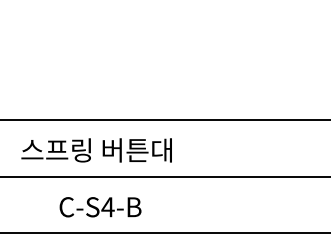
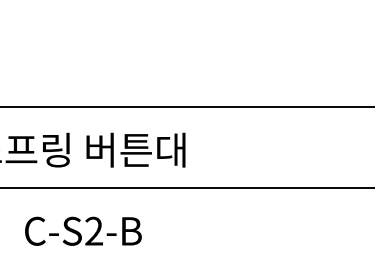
text: (107, 207) -> (93, 231), C-S4-B -> C-S2-B

